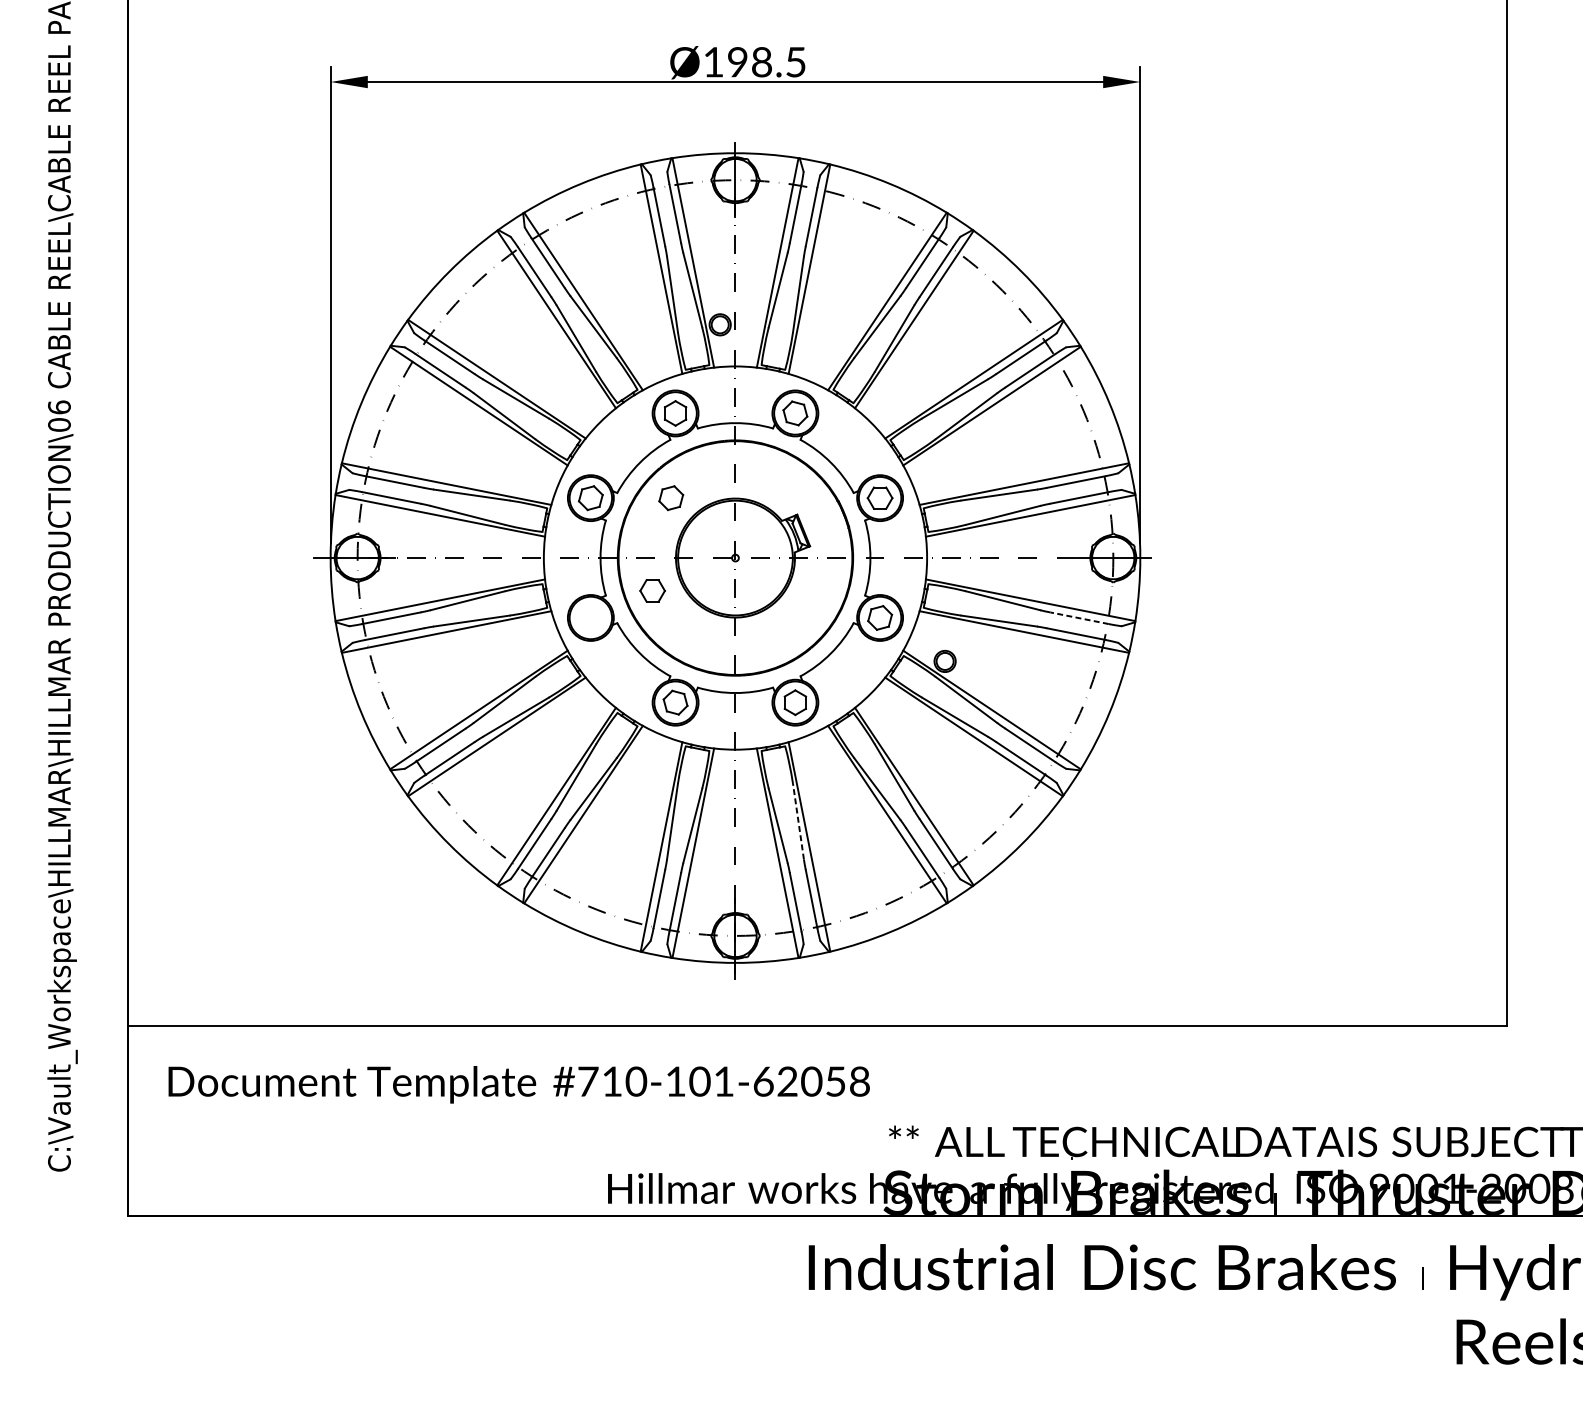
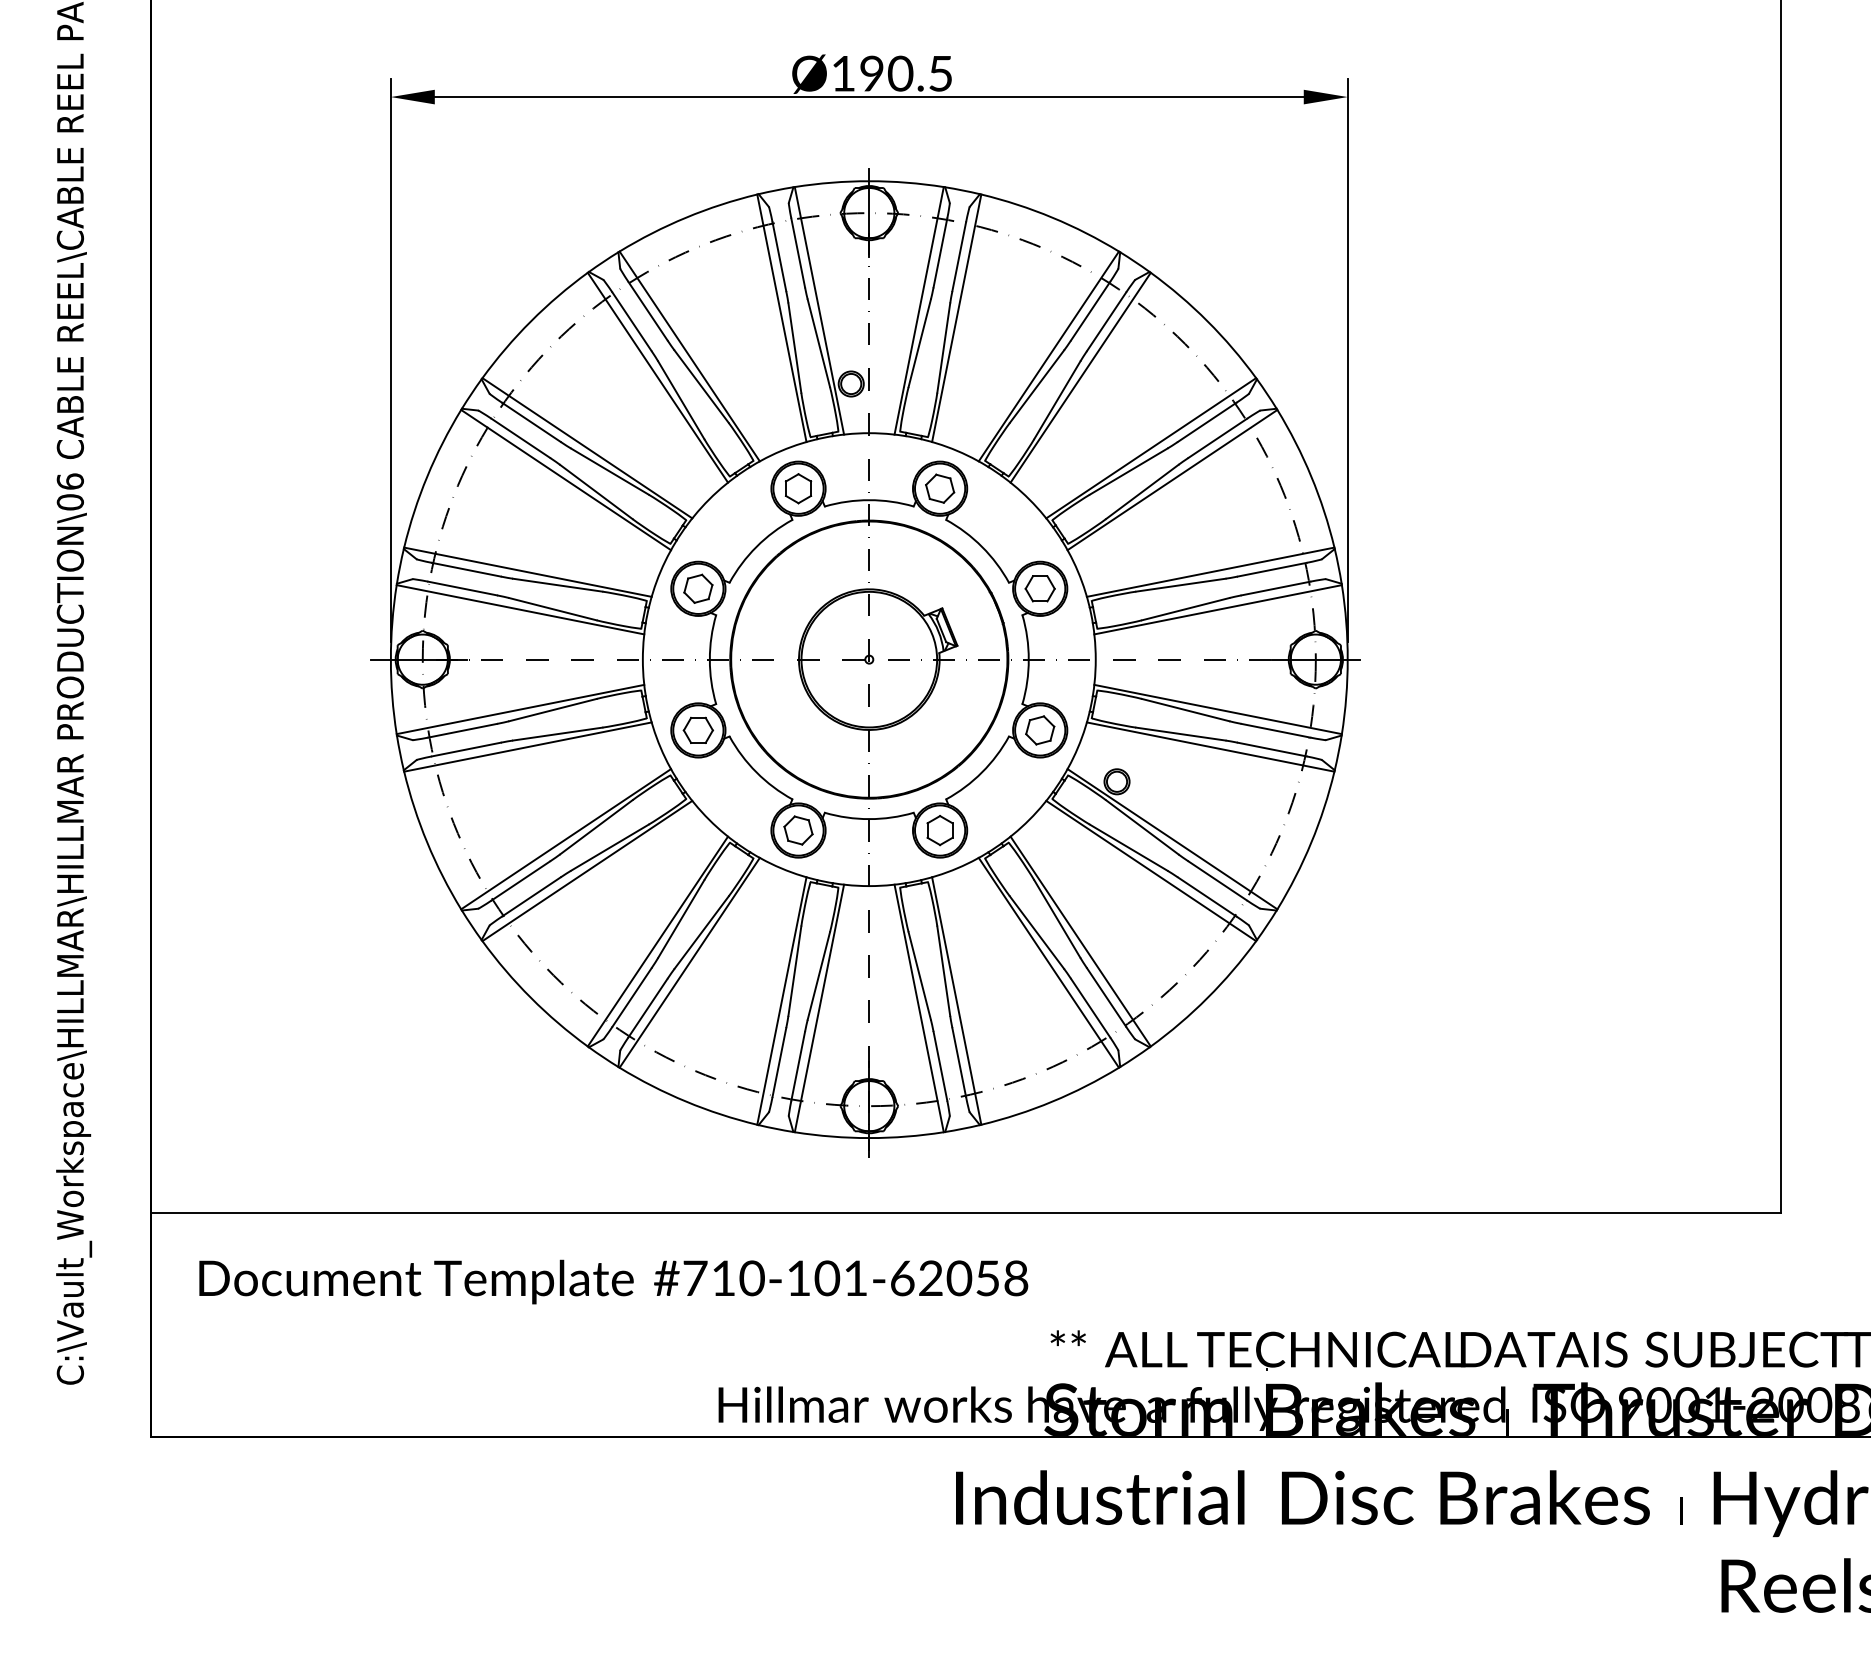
text: (761, 62) -> (900, 74), Ø198.5 -> Ø190.5
part: (671, 497) -> (793, 588), removed
part: (651, 590) -> (697, 729), moved
line: (1079, 618) -> (1275, 730), dashed -> solid
line: (798, 821) -> (943, 970), dashed -> solid

